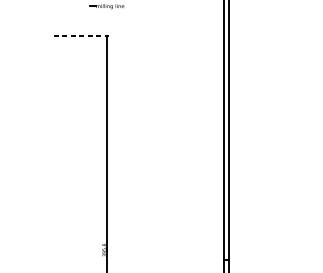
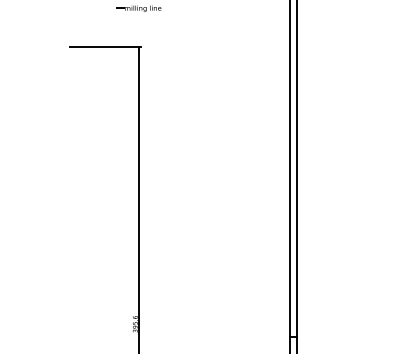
line: (81, 36) -> (105, 47), dashed -> solid

